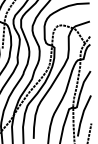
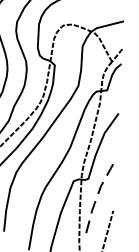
line: (82, 115) -> (97, 194), solid -> dashed

